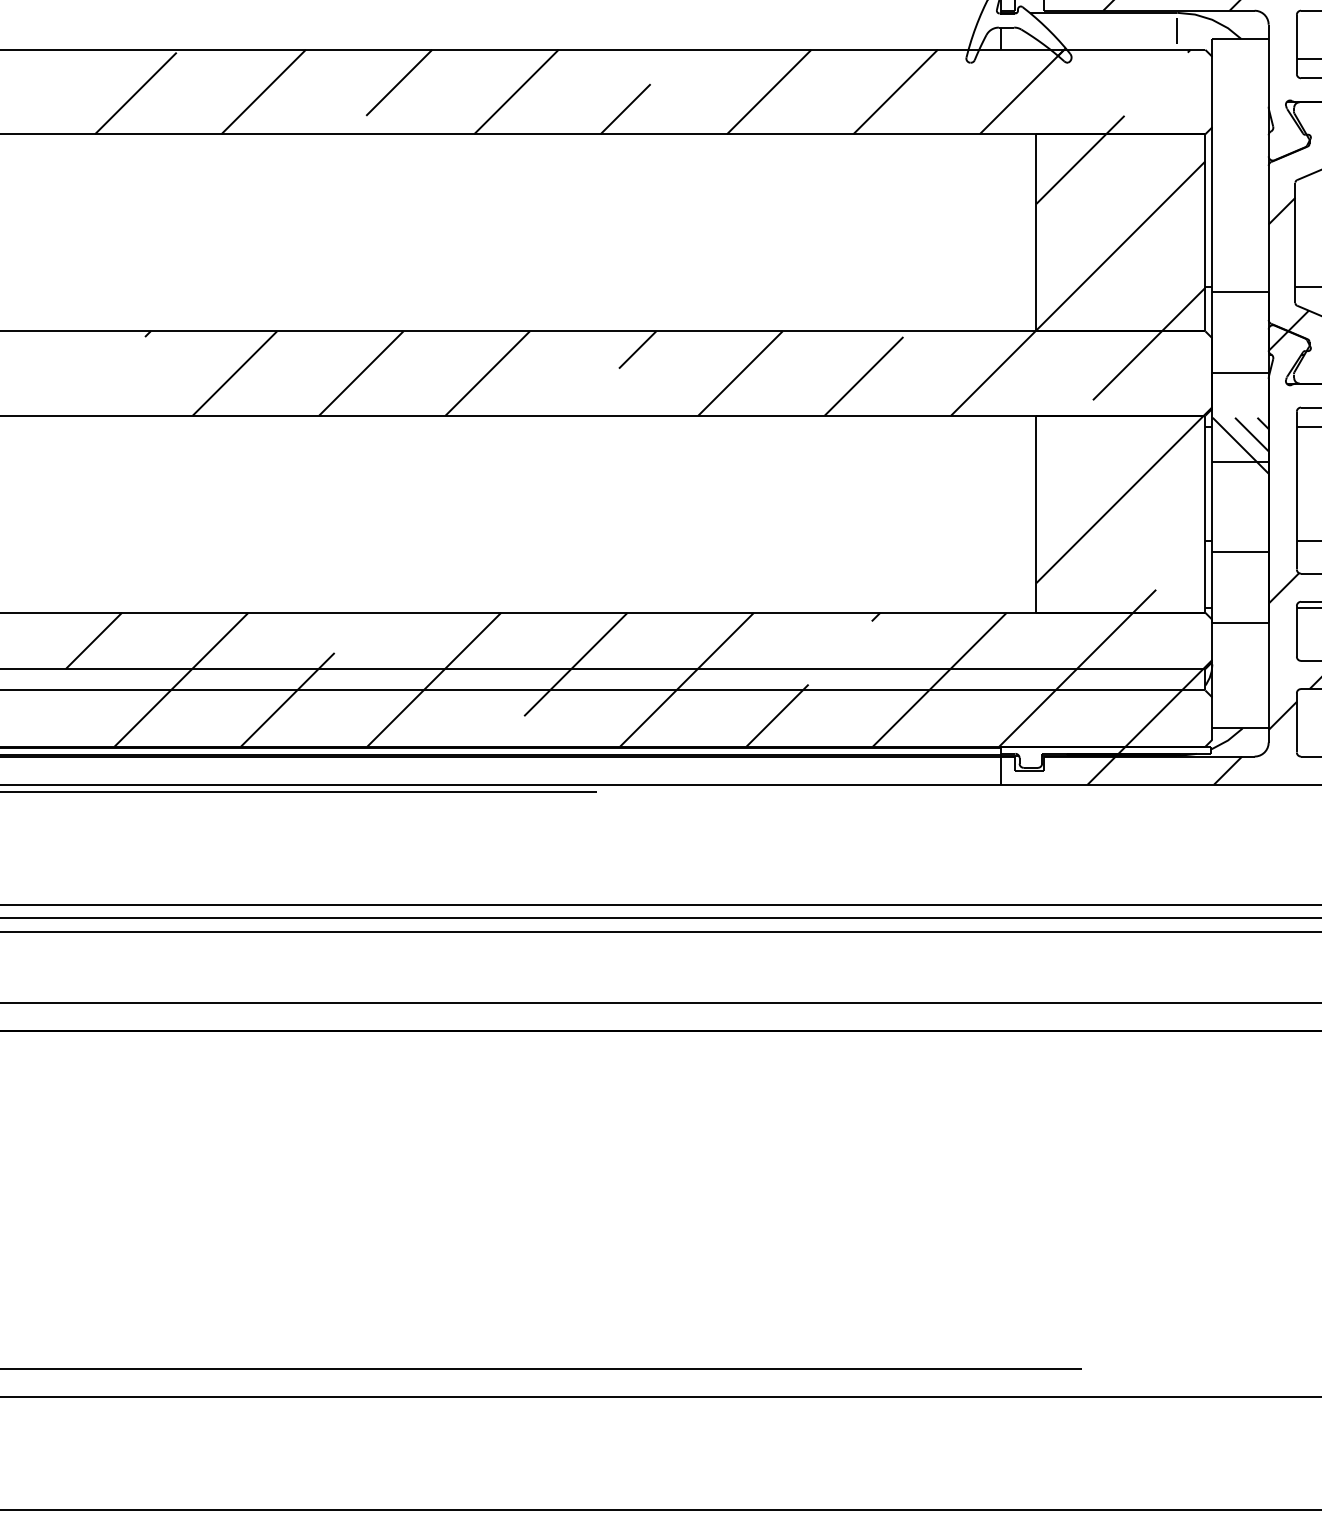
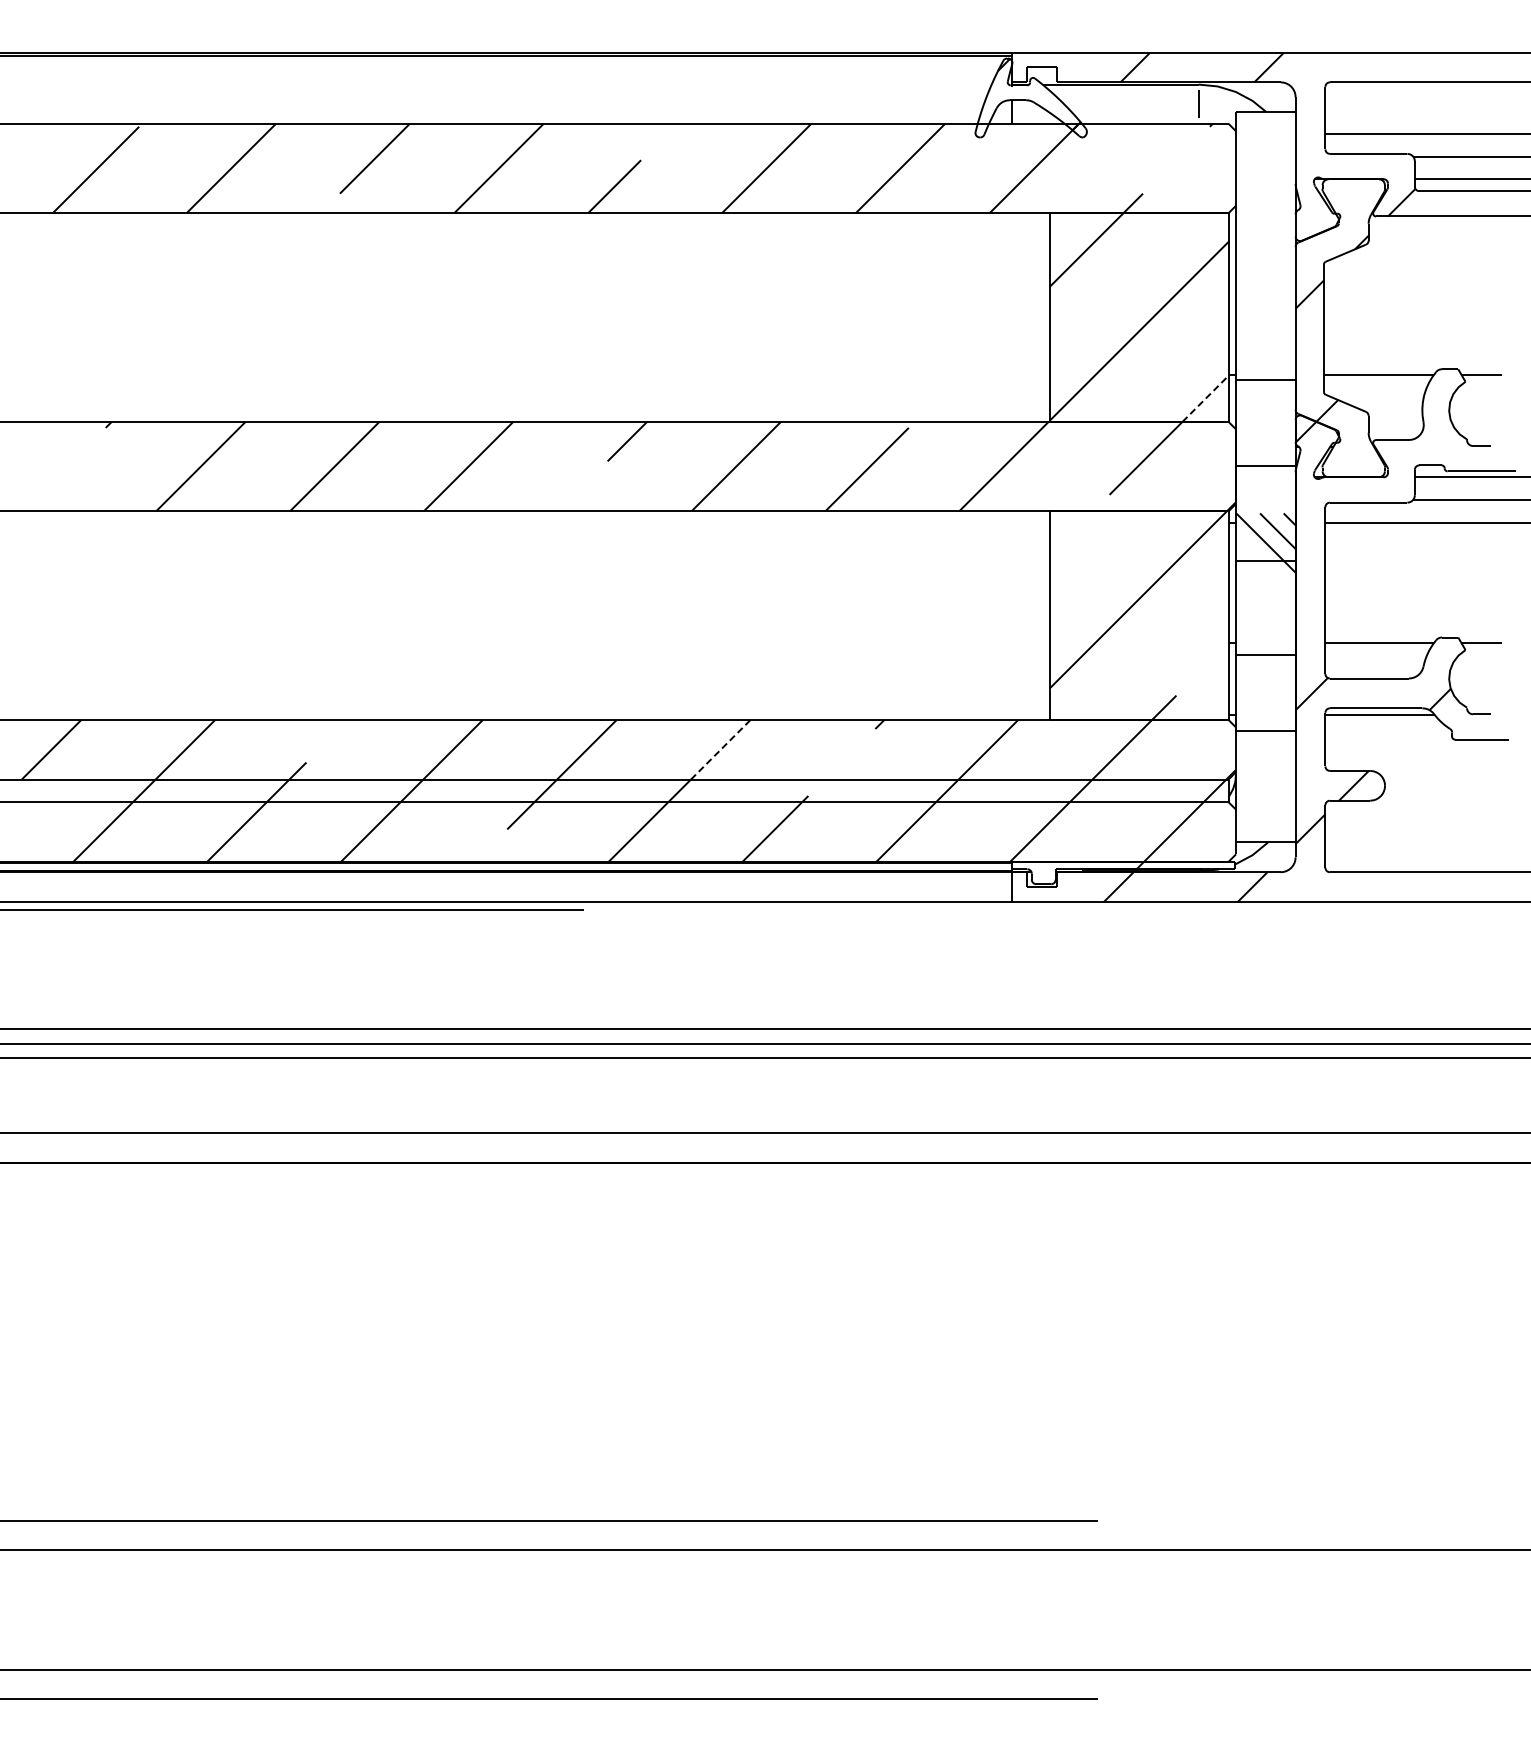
line: (1183, 309) -> (1205, 398), solid -> dashed
line: (726, 640) -> (721, 749), solid -> dashed

